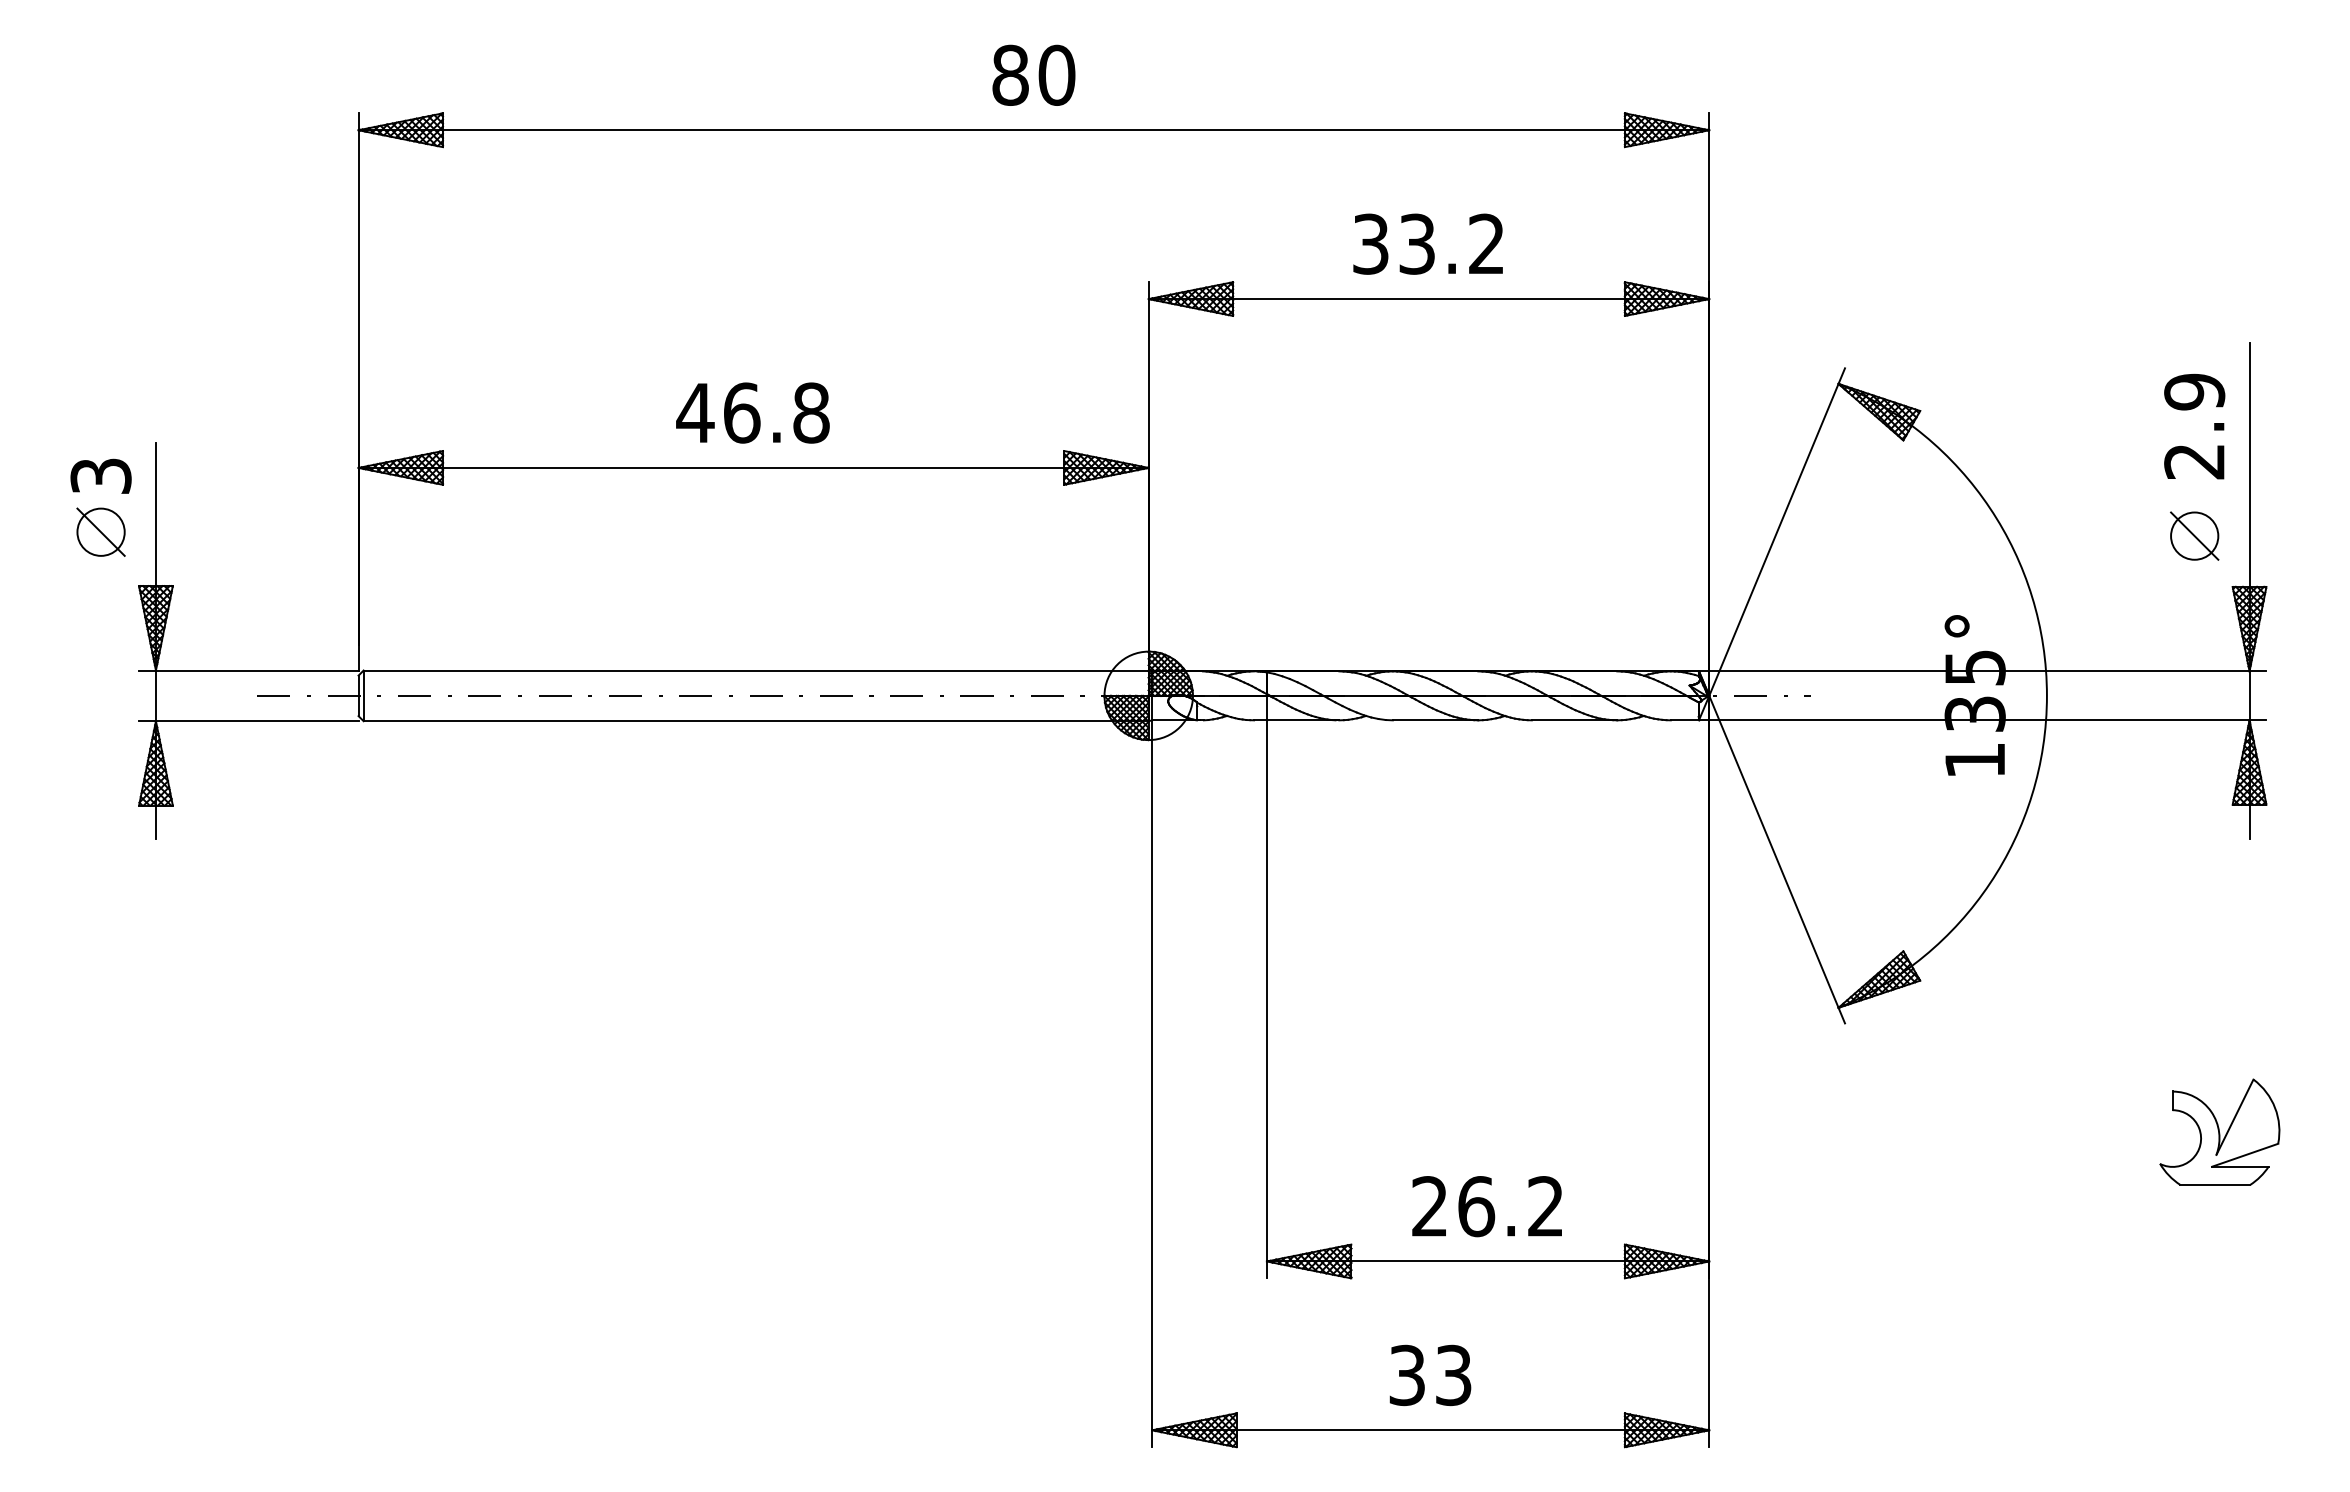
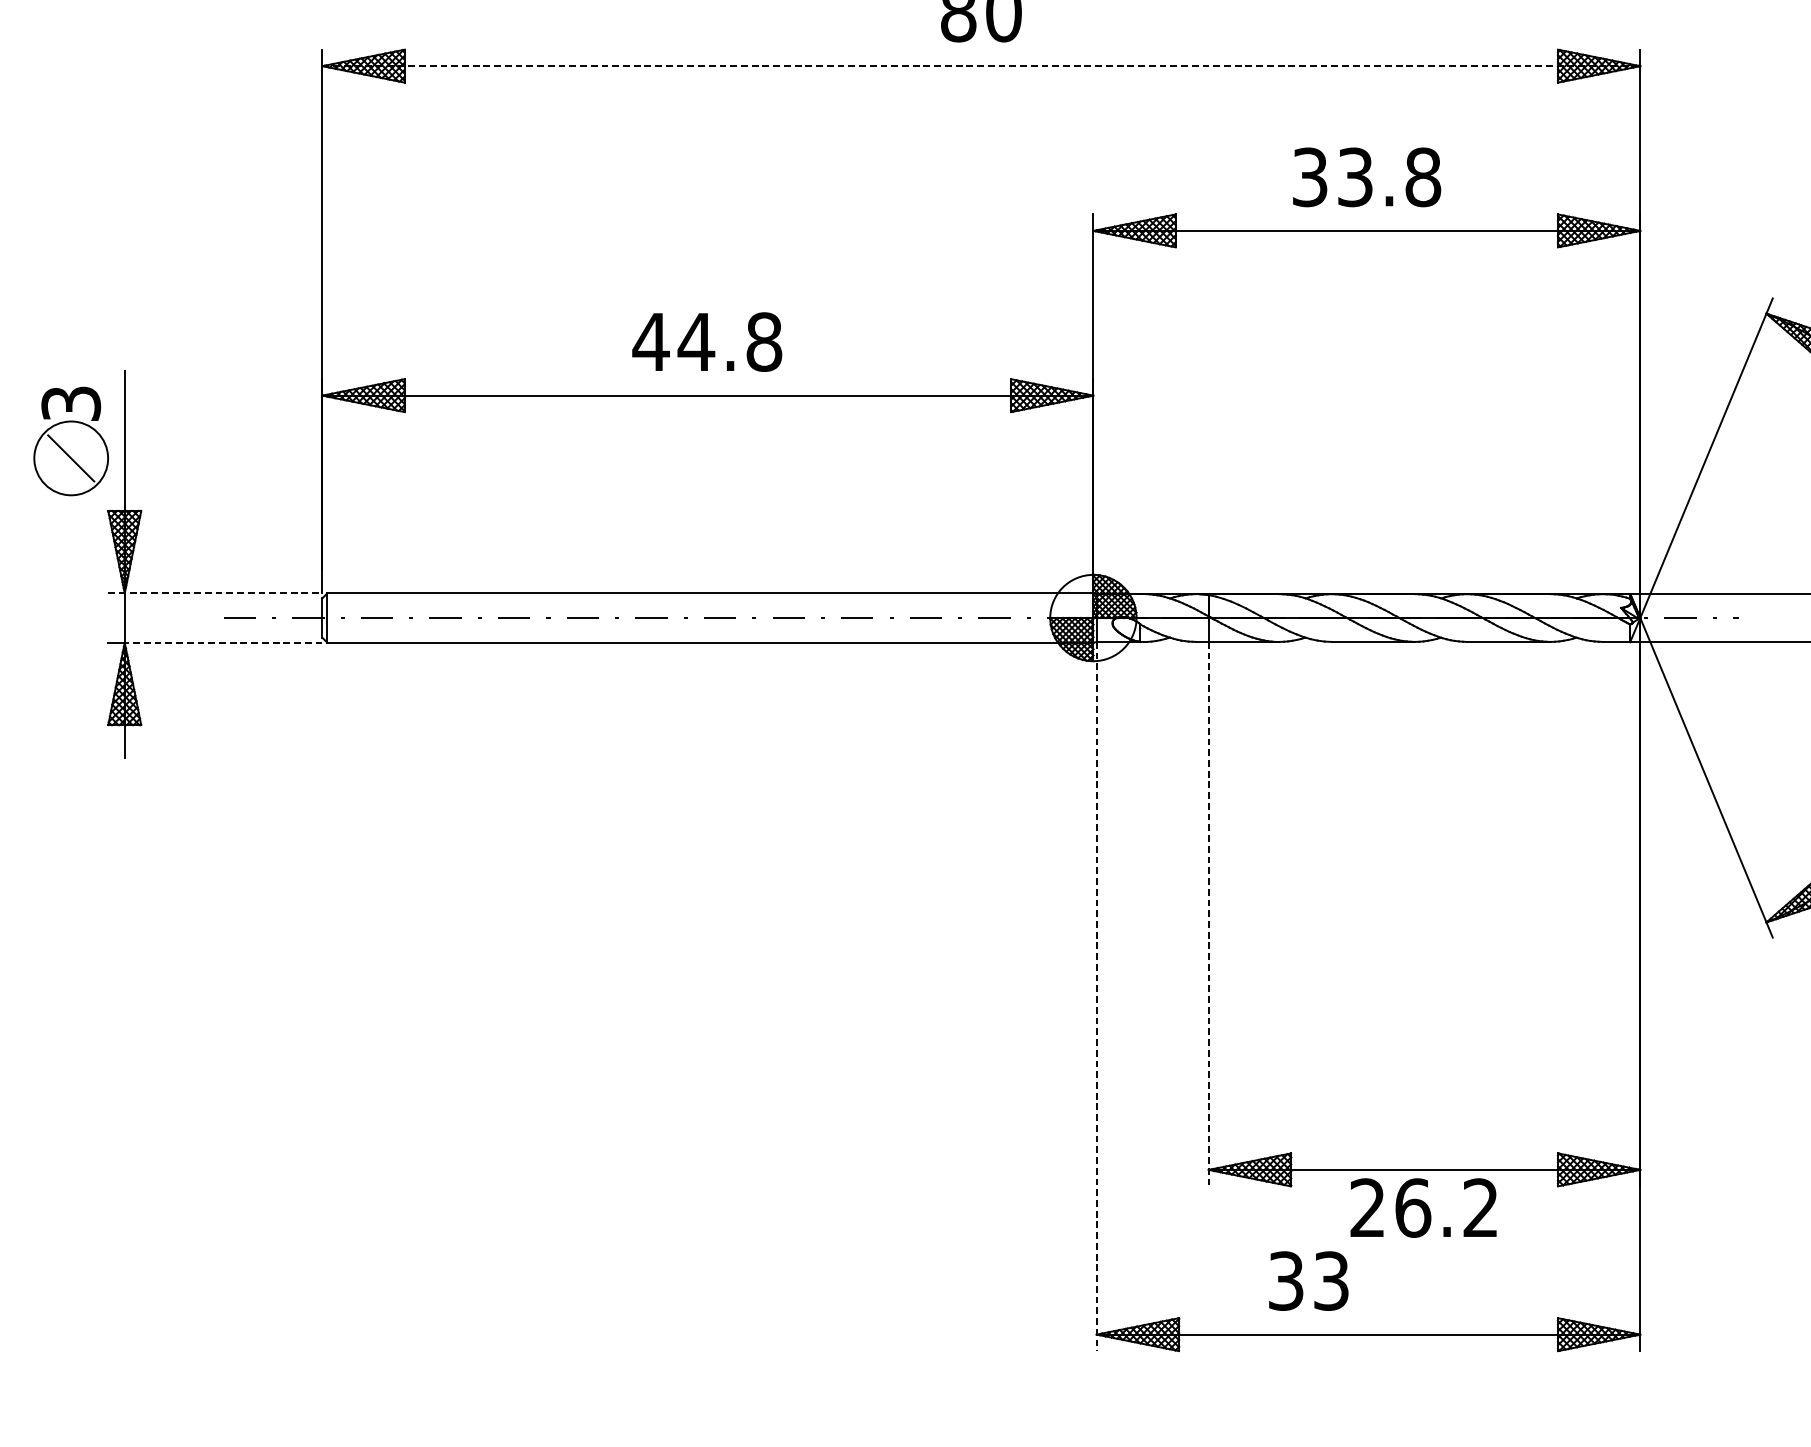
line: (1034, 130) -> (981, 66), solid -> dashed
text: (1486, 243) -> (1422, 176), 33.2 -> 33.8
text: (741, 412) -> (696, 341), 46.8 -> 44.8
circle: (100, 531) -> (70, 457), size x1.6
line: (248, 670) -> (215, 593), solid -> dashed
line: (256, 721) -> (222, 643), solid -> dashed
line: (1266, 999) -> (1208, 914), solid -> dashed
line: (1152, 1084) -> (1097, 997), solid -> dashed
text: (1486, 1206) -> (1422, 1207), moved
text: (1430, 1375) -> (1308, 1281), moved

